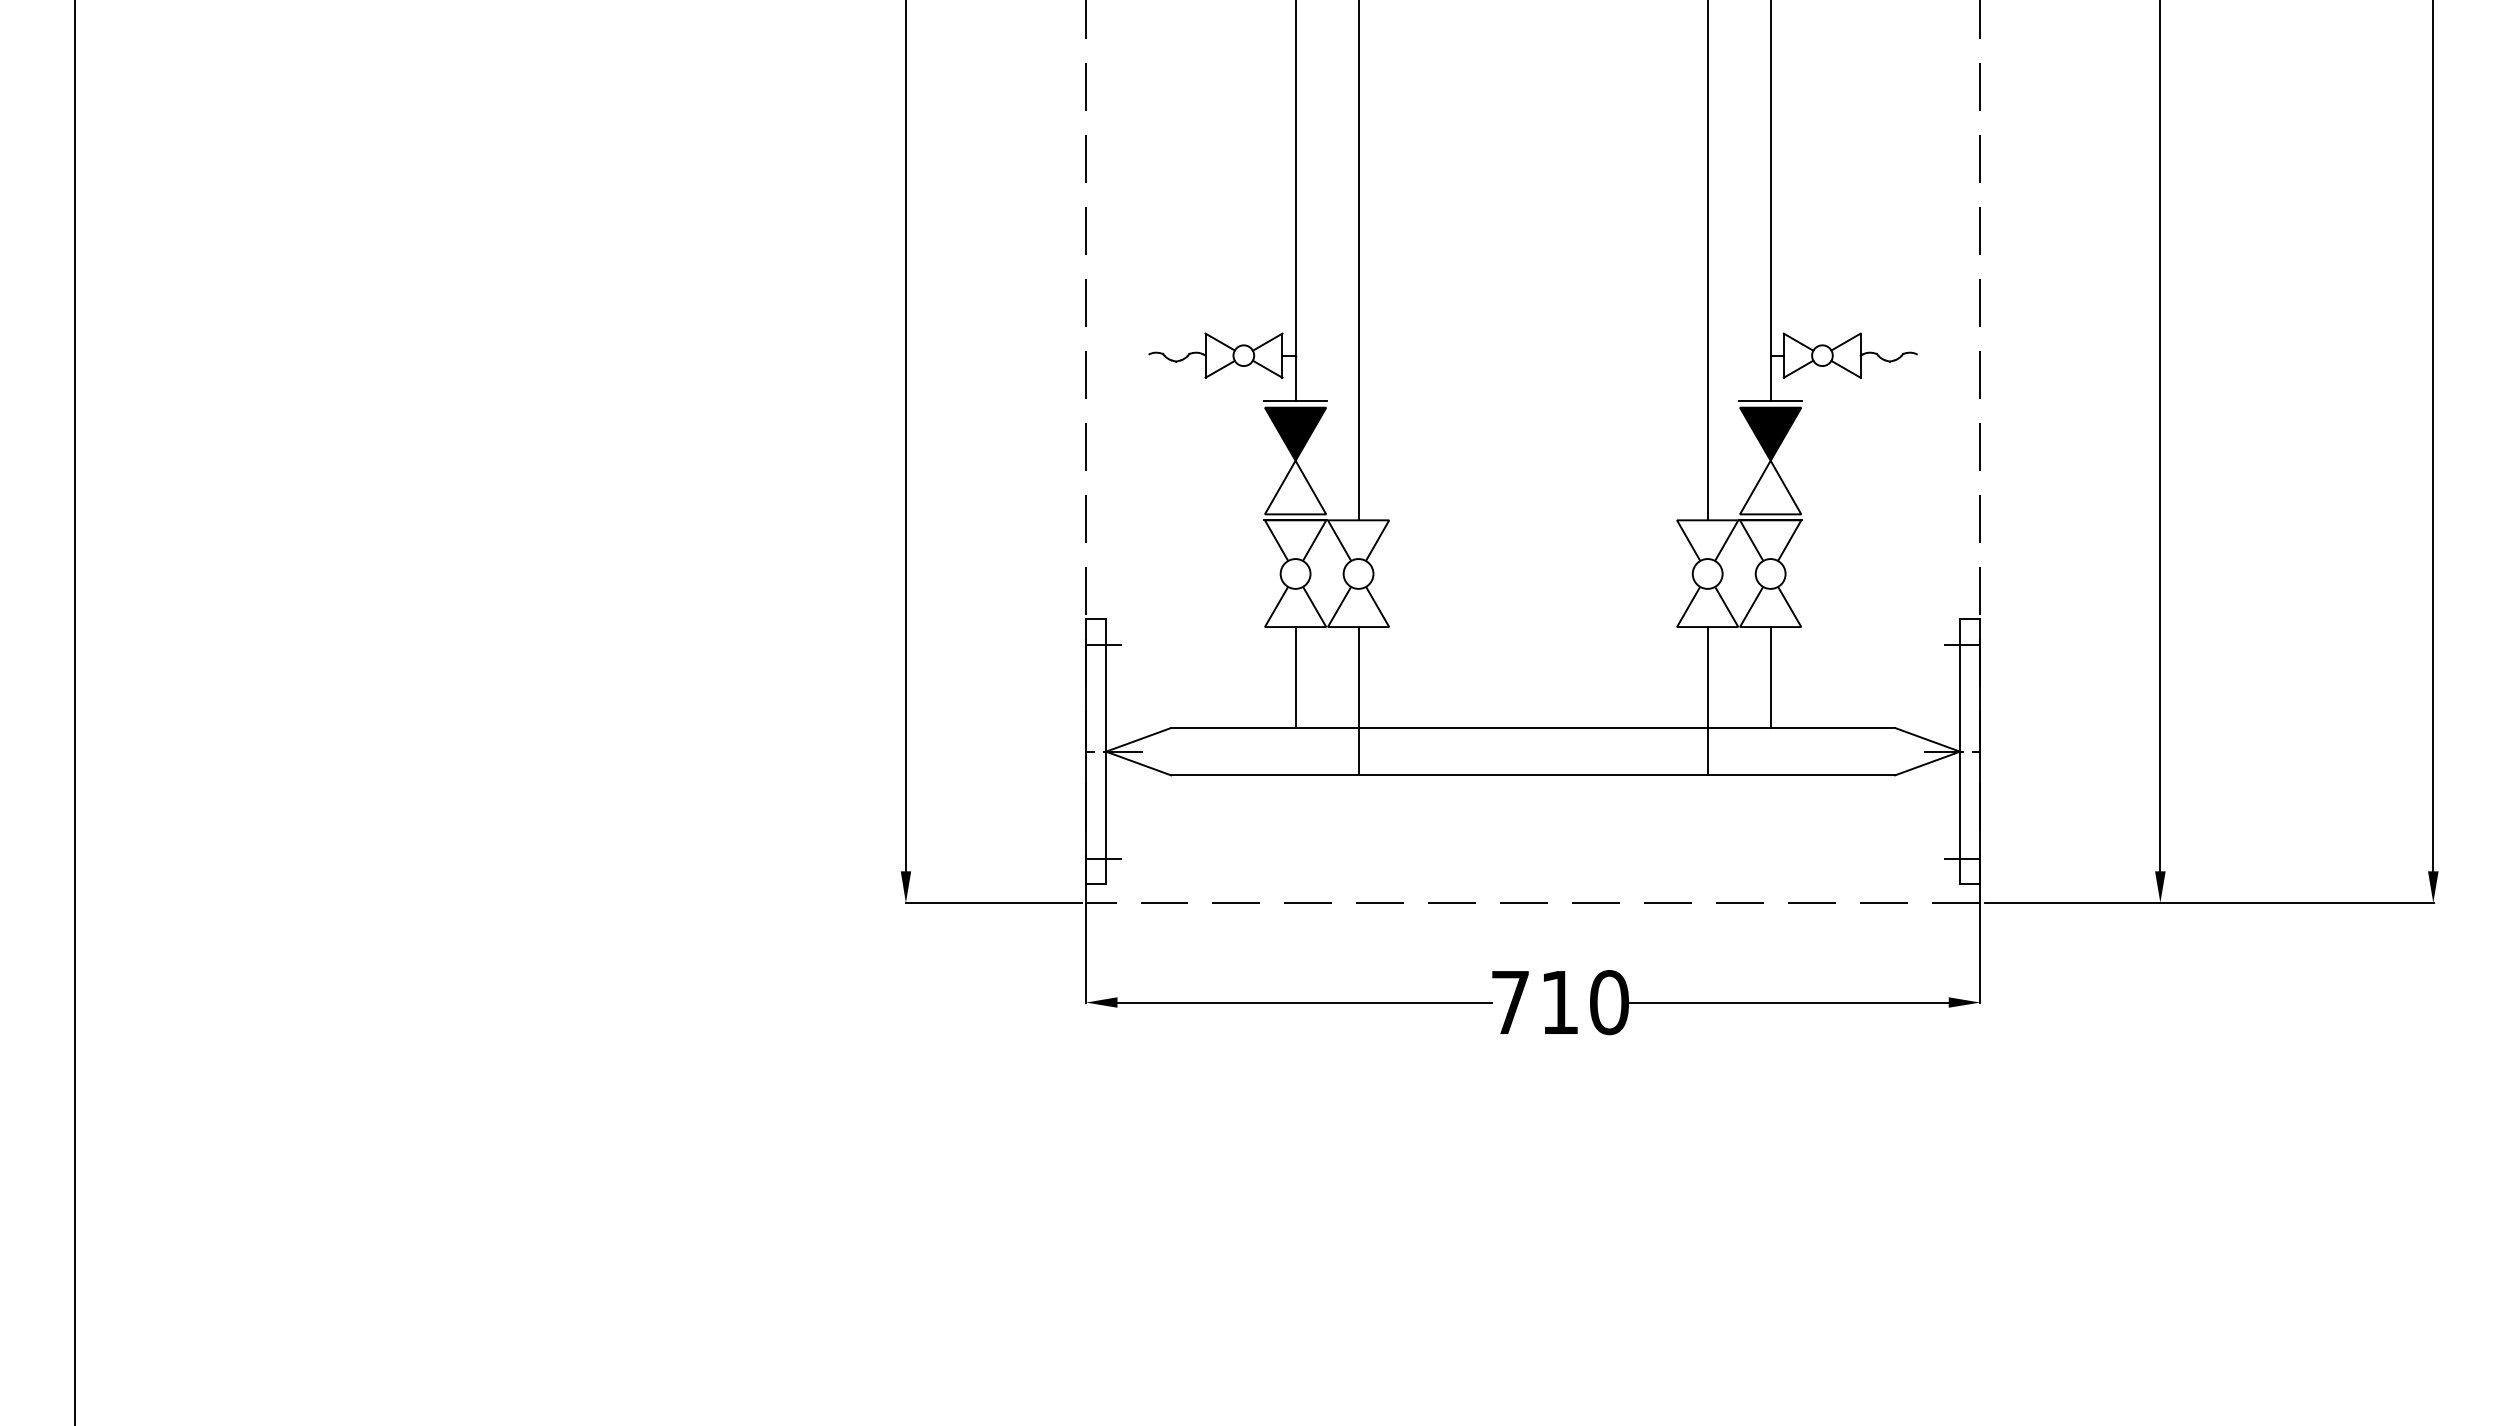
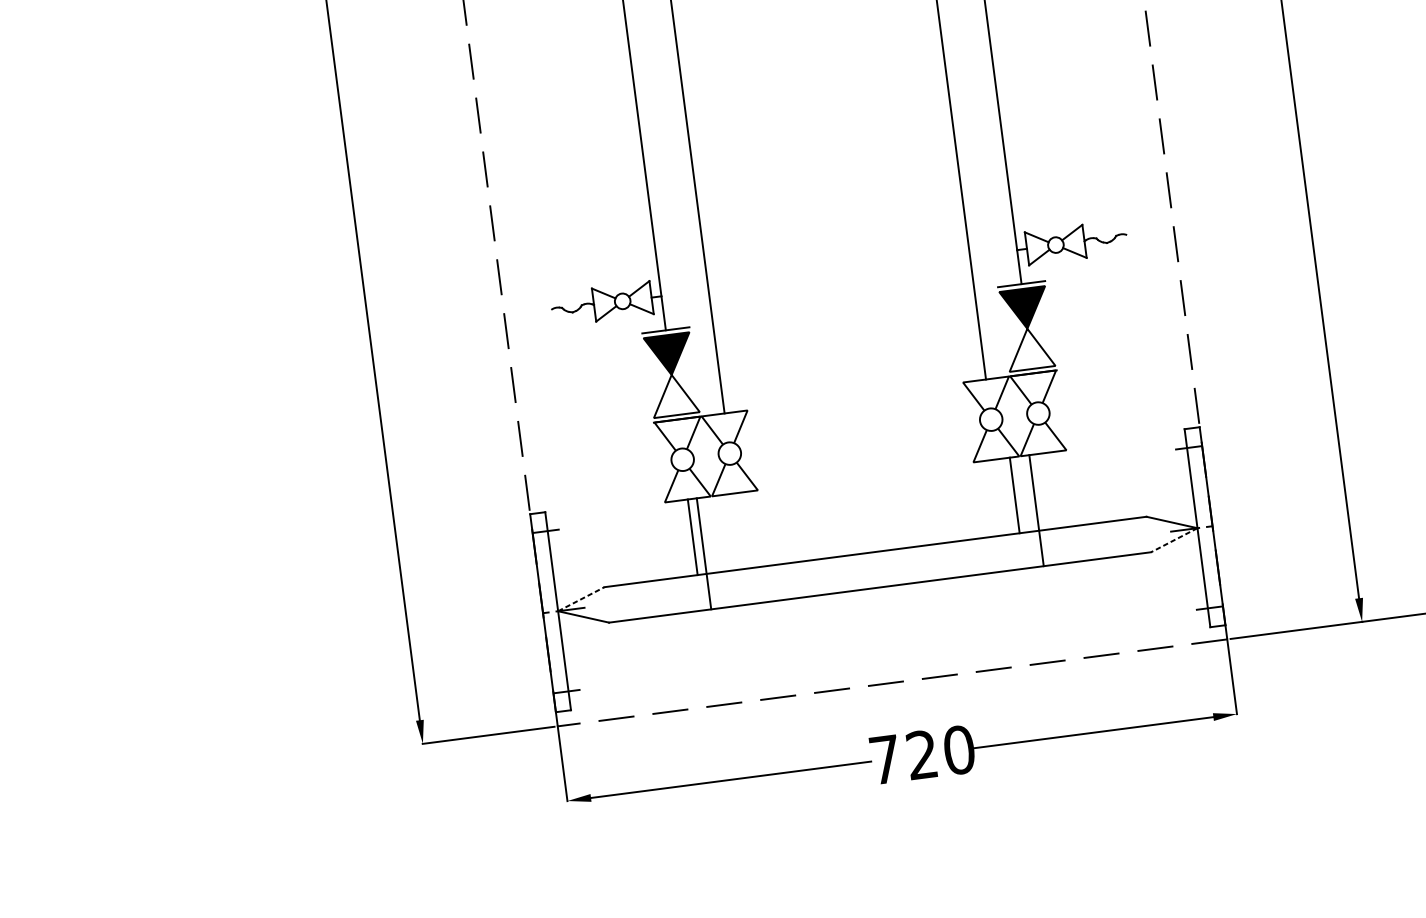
line: (1770, 677) -> (1014, 495), moved
line: (1358, 701) -> (704, 554), moved
line: (1707, 701) -> (1036, 510), moved
line: (1138, 739) -> (581, 598), solid -> dashed
line: (1927, 763) -> (1174, 540), solid -> dashed
text: (1559, 1001) -> (921, 754), 710 -> 720

